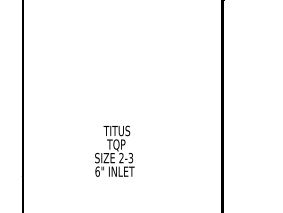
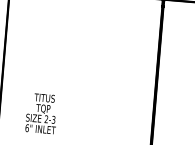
text: (114, 150) -> (41, 112), moved

